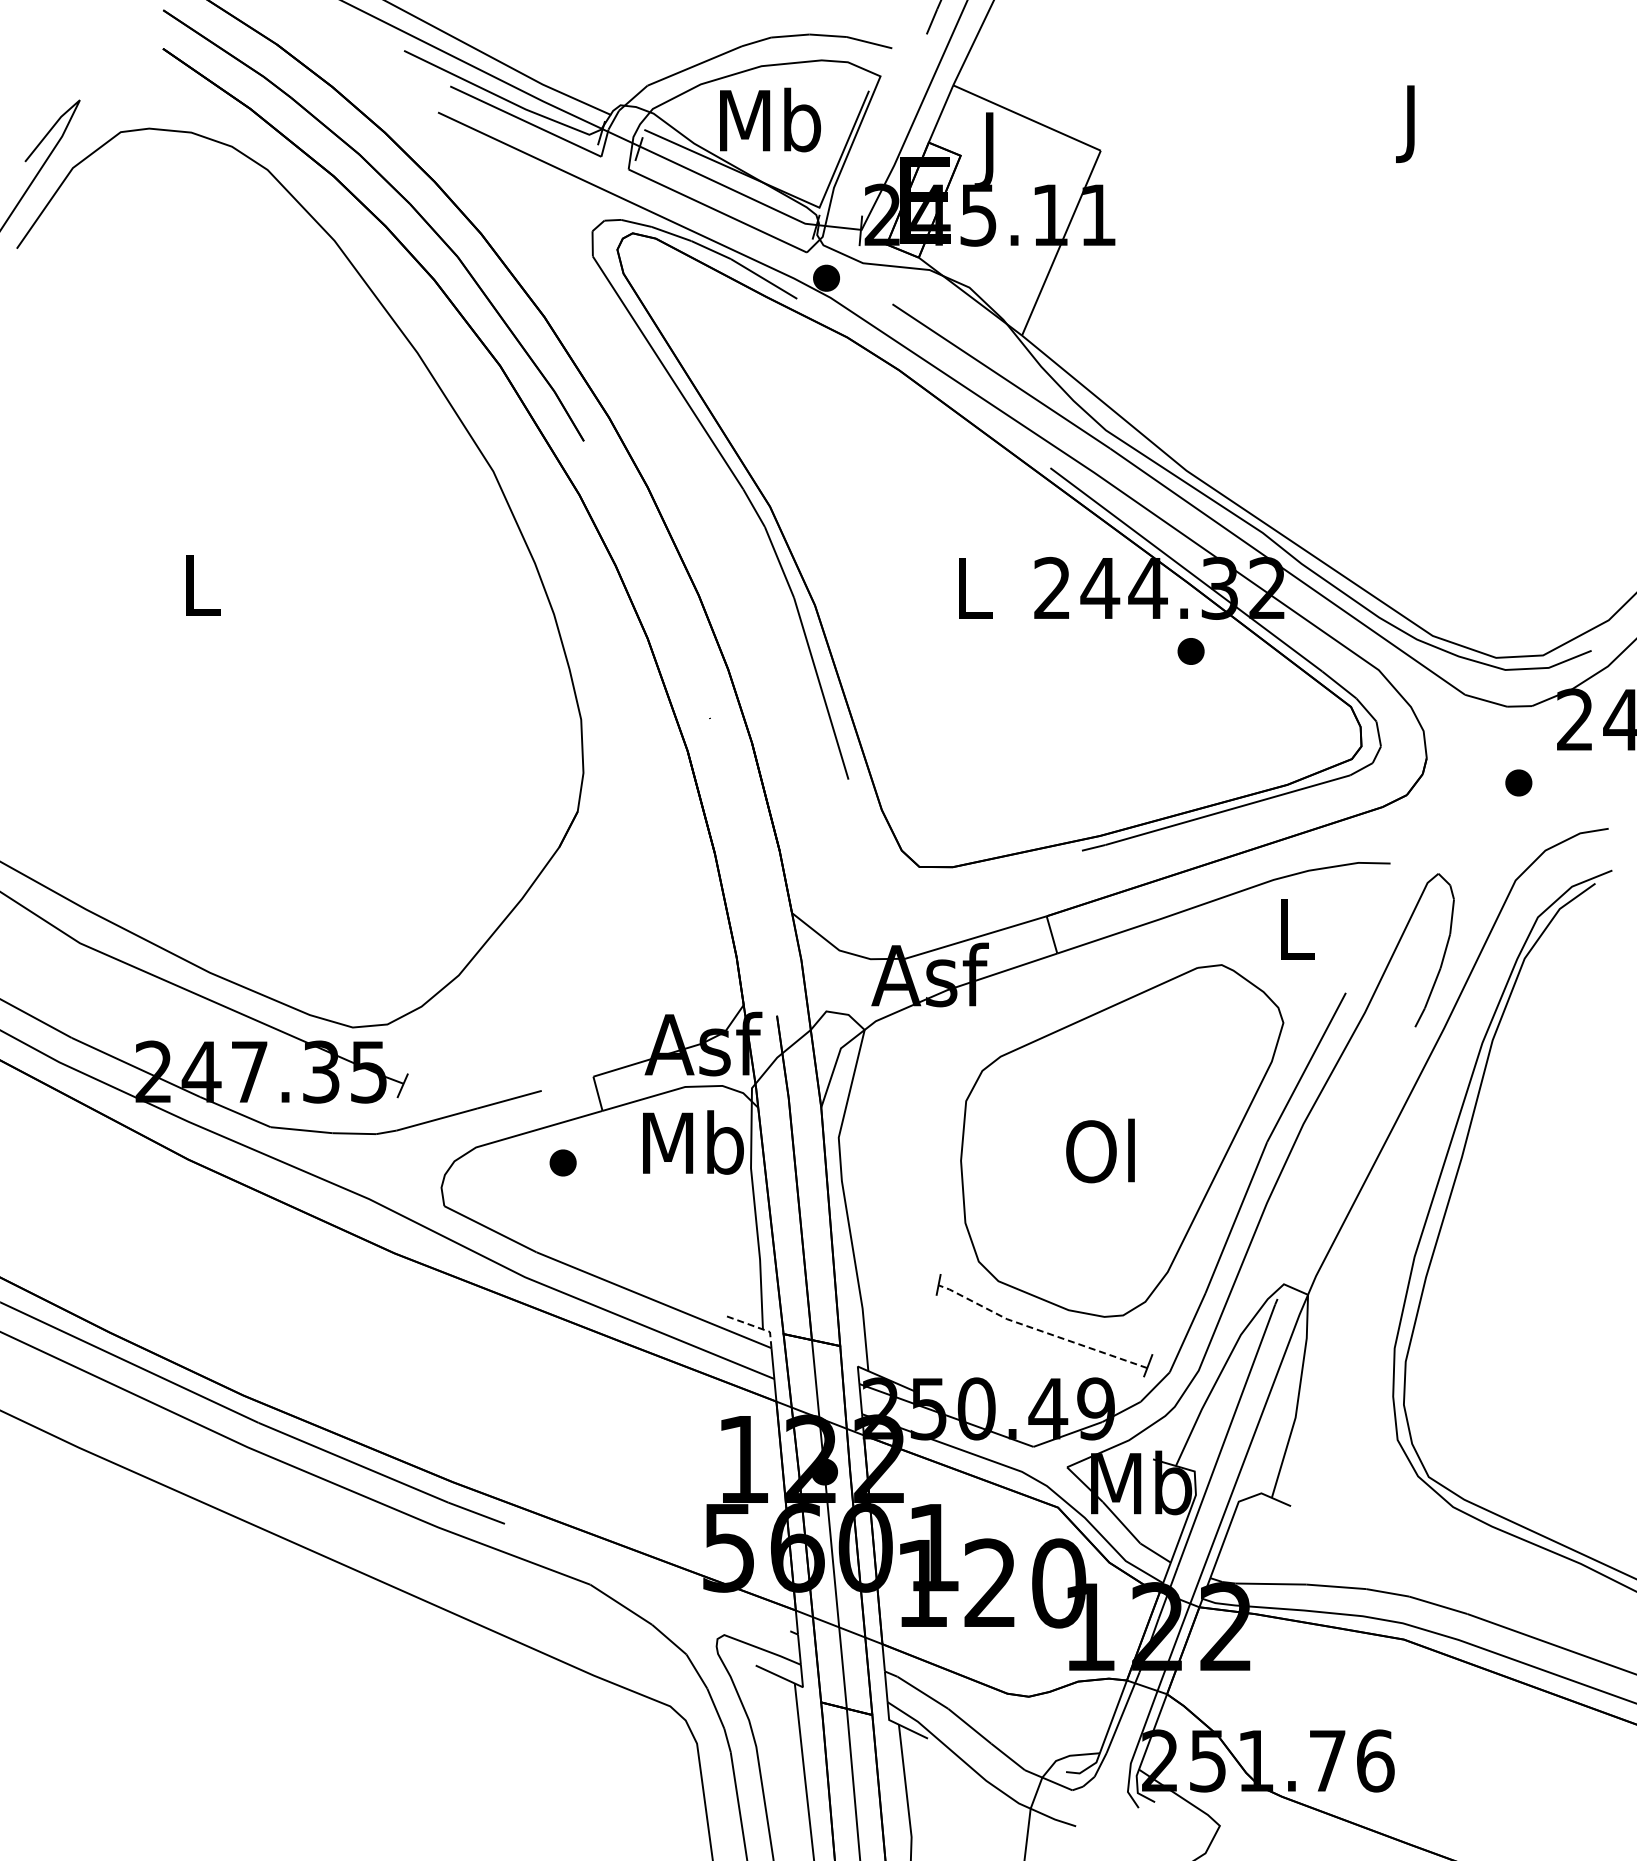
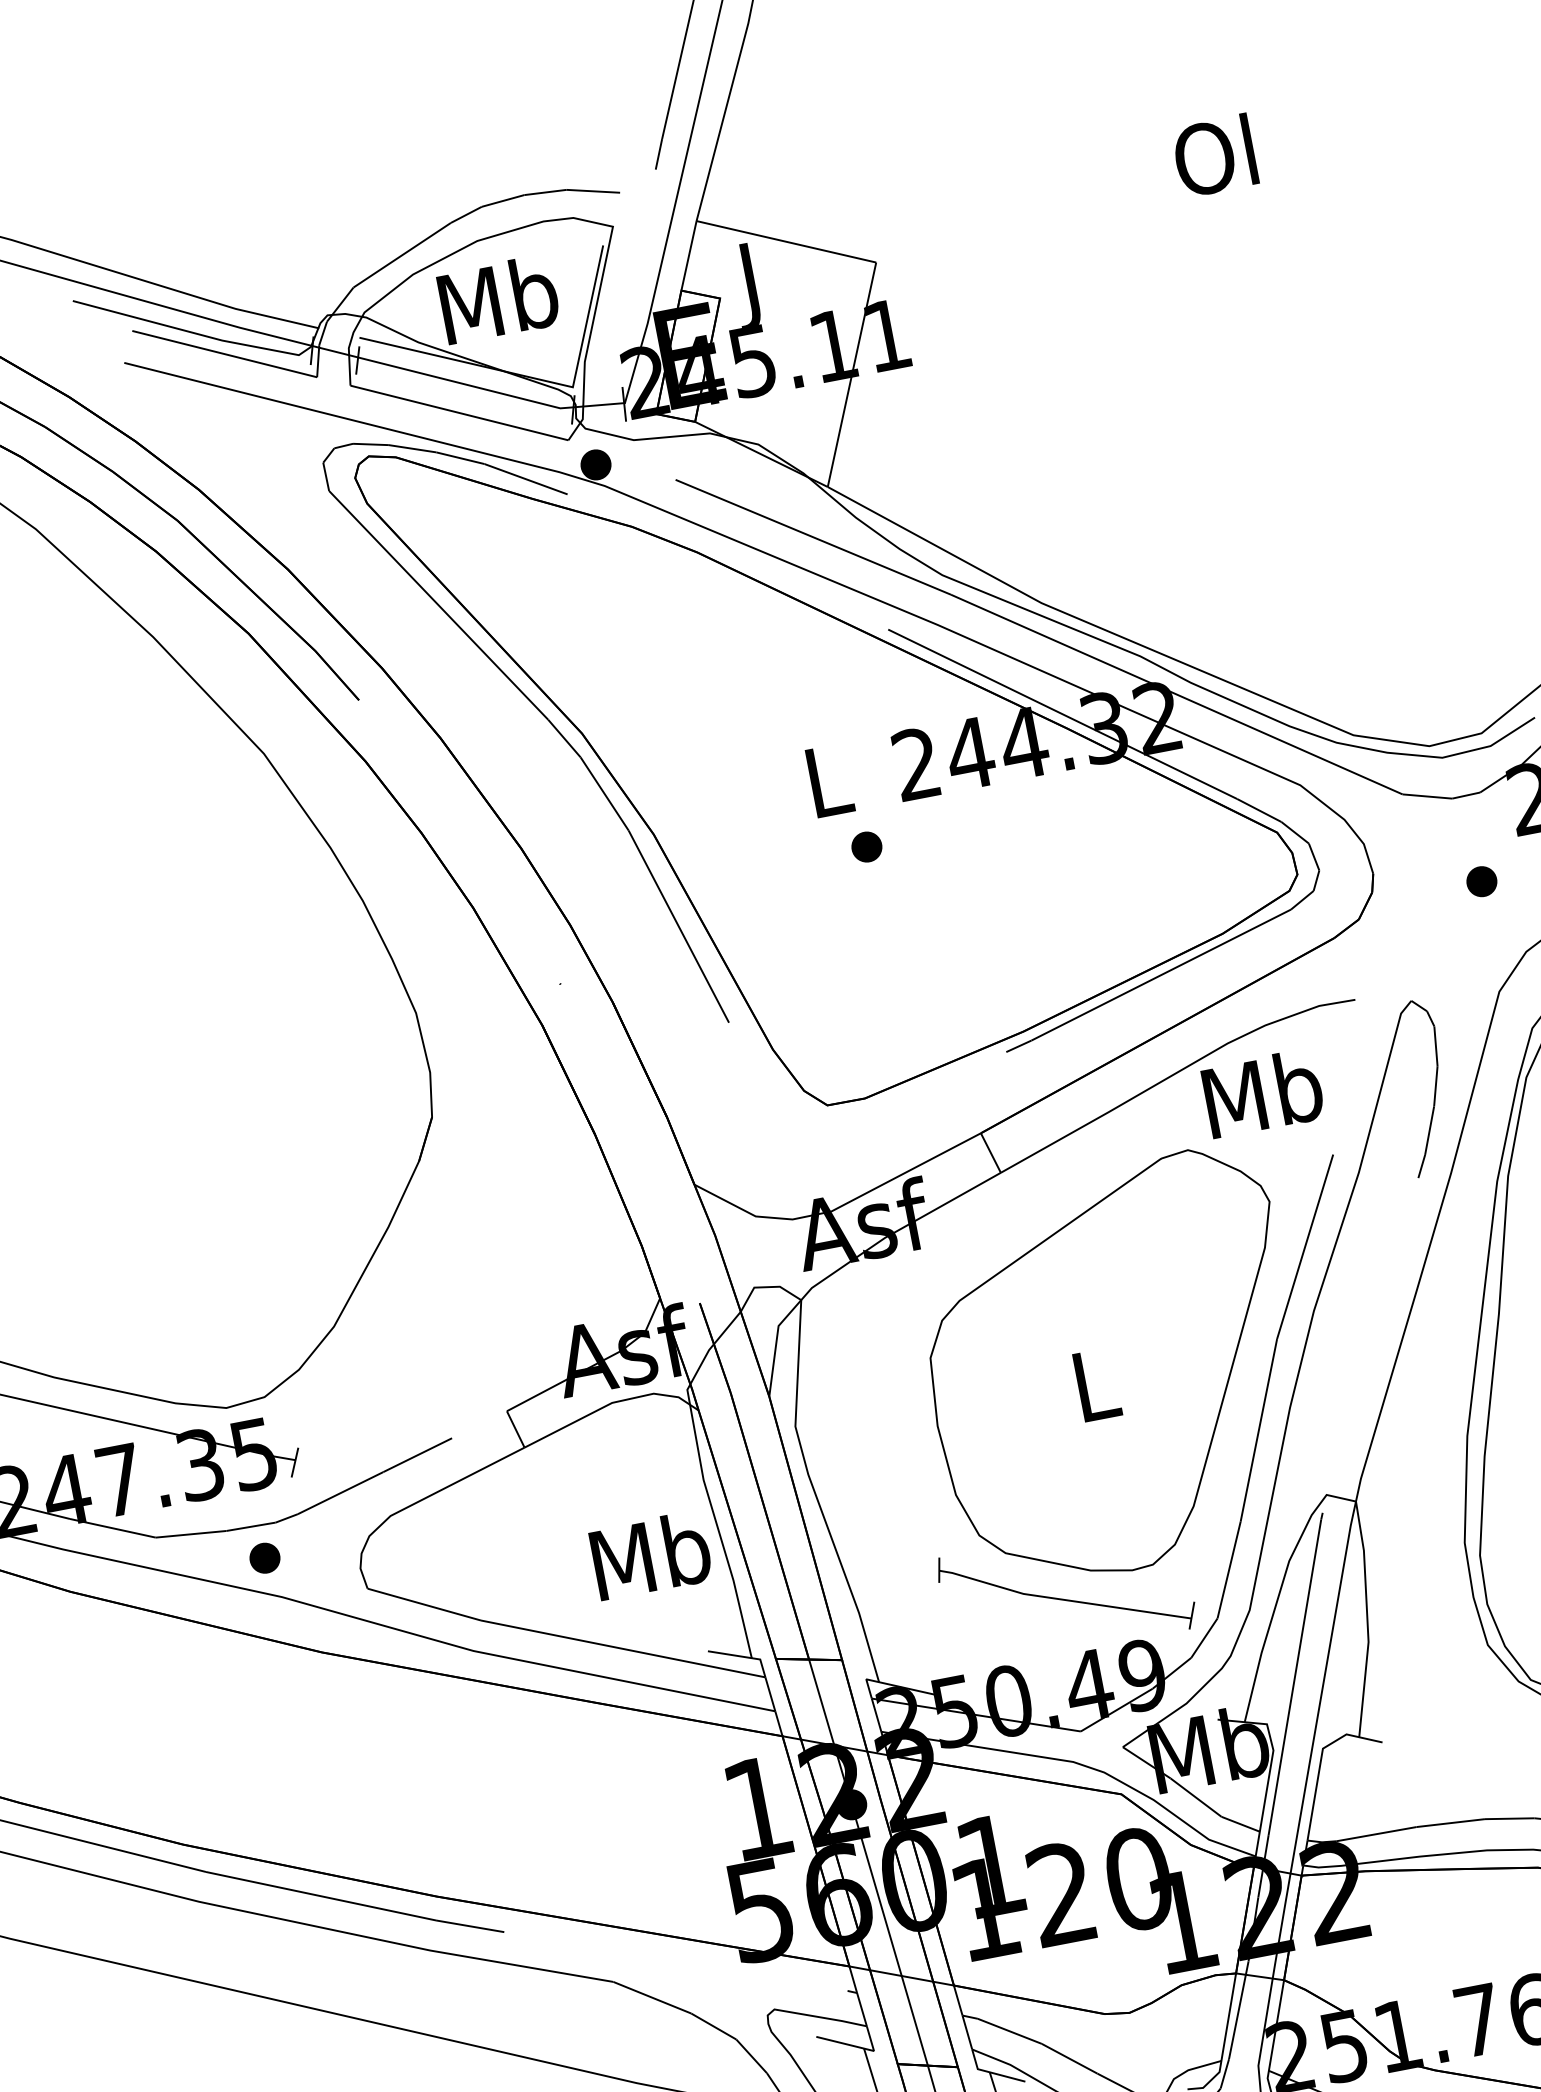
text: (1409, 122) -> (1216, 164), J -> Ol
part: (1190, 651) -> (866, 847), moved
text: (1295, 928) -> (1262, 1093), L -> Mb
text: (693, 1142) -> (651, 1555), moved
text: (1100, 1150) -> (1091, 1384), Ol -> L
part: (562, 1162) -> (264, 1557), moved
line: (756, 1326) -> (743, 1656), dashed -> solid
line: (1040, 1330) -> (1063, 1599), dashed -> solid

